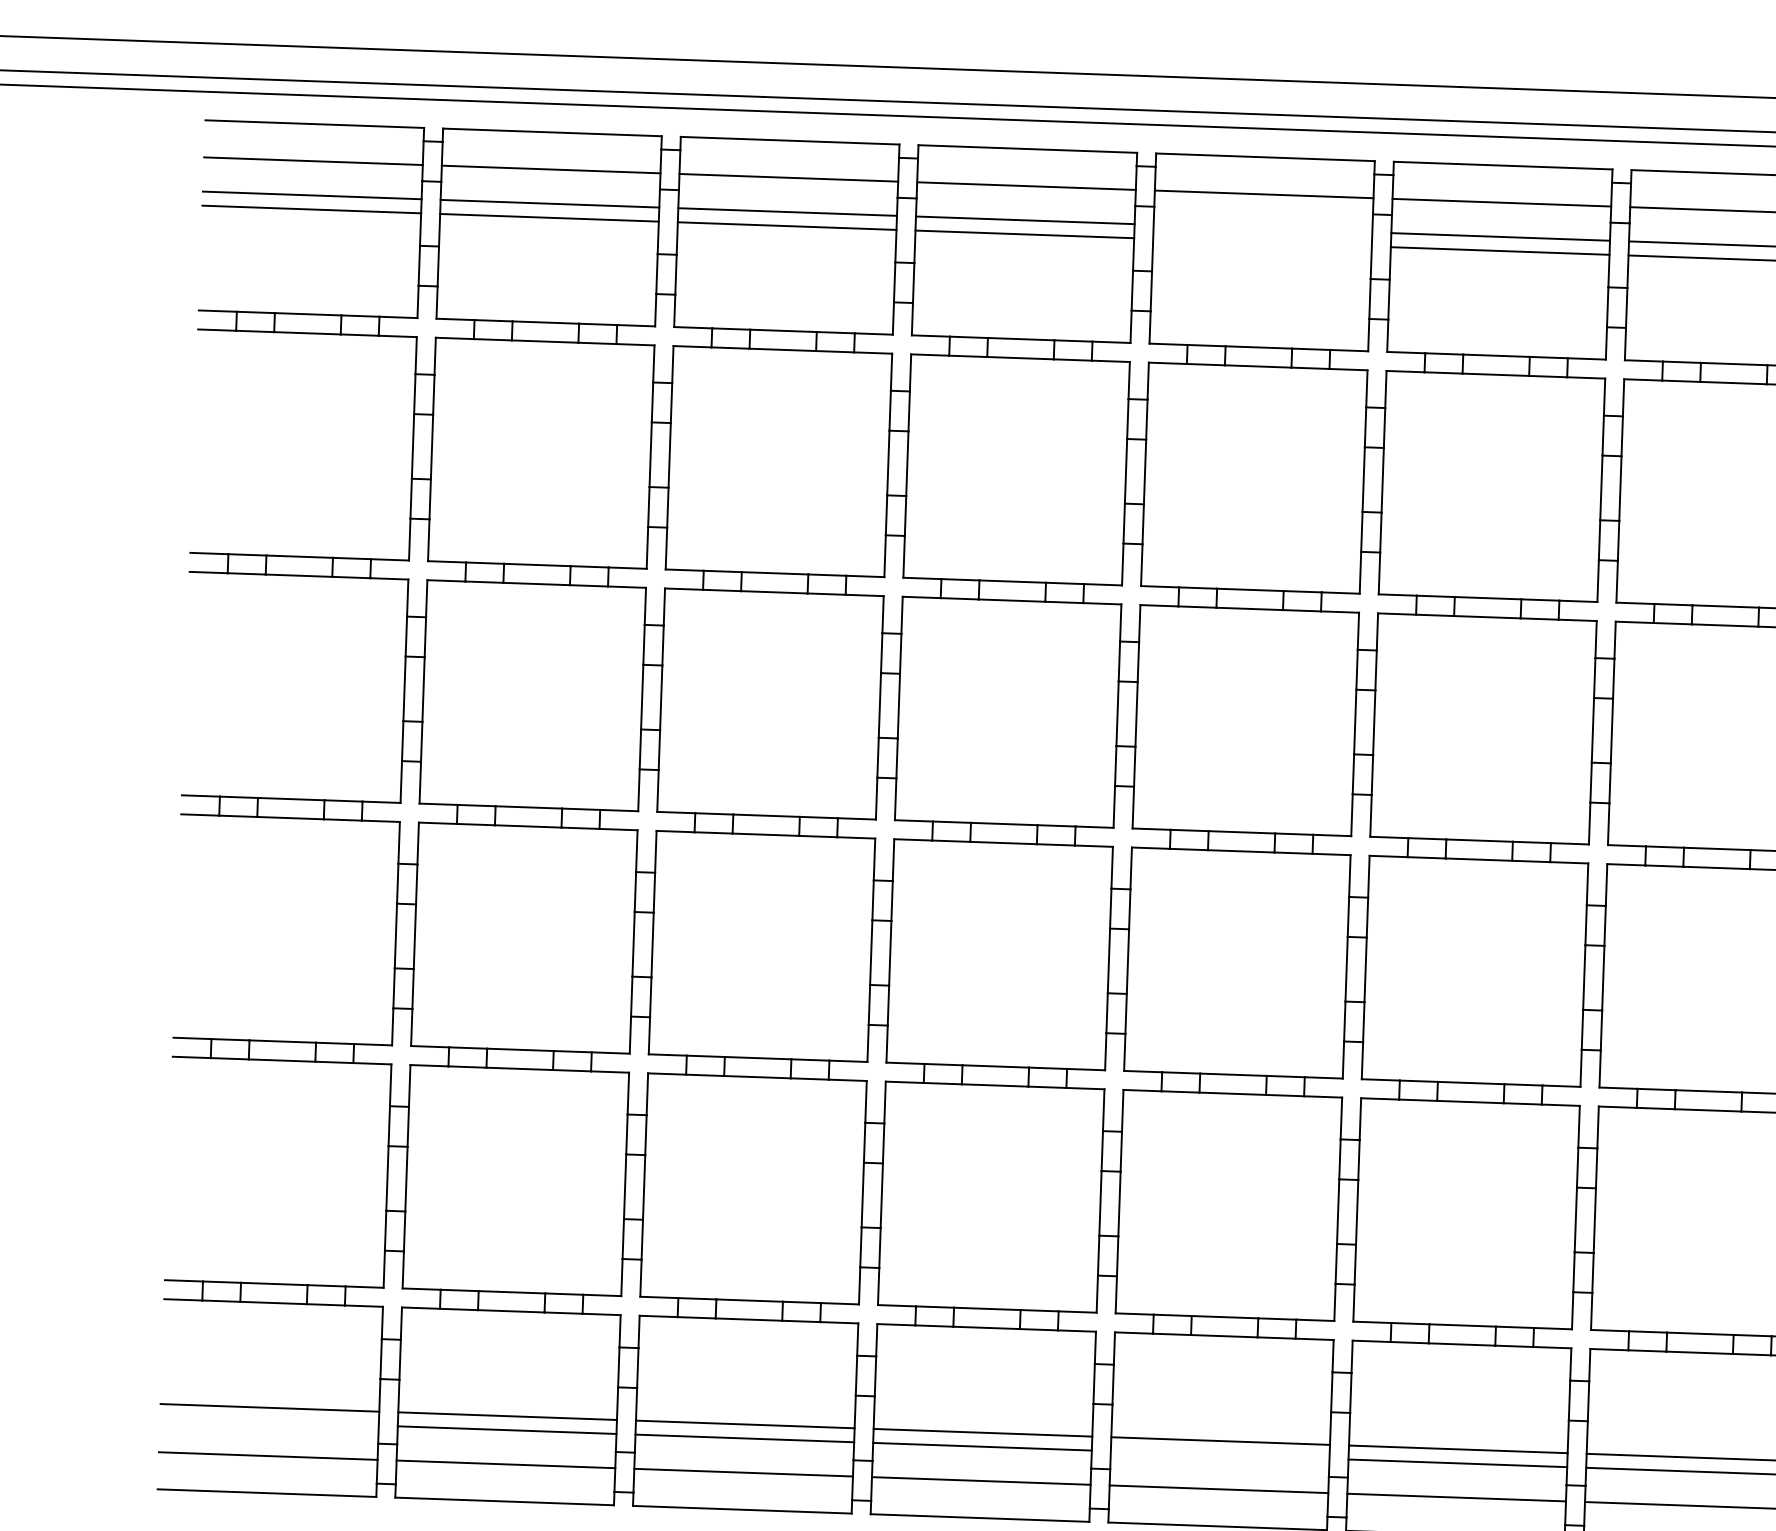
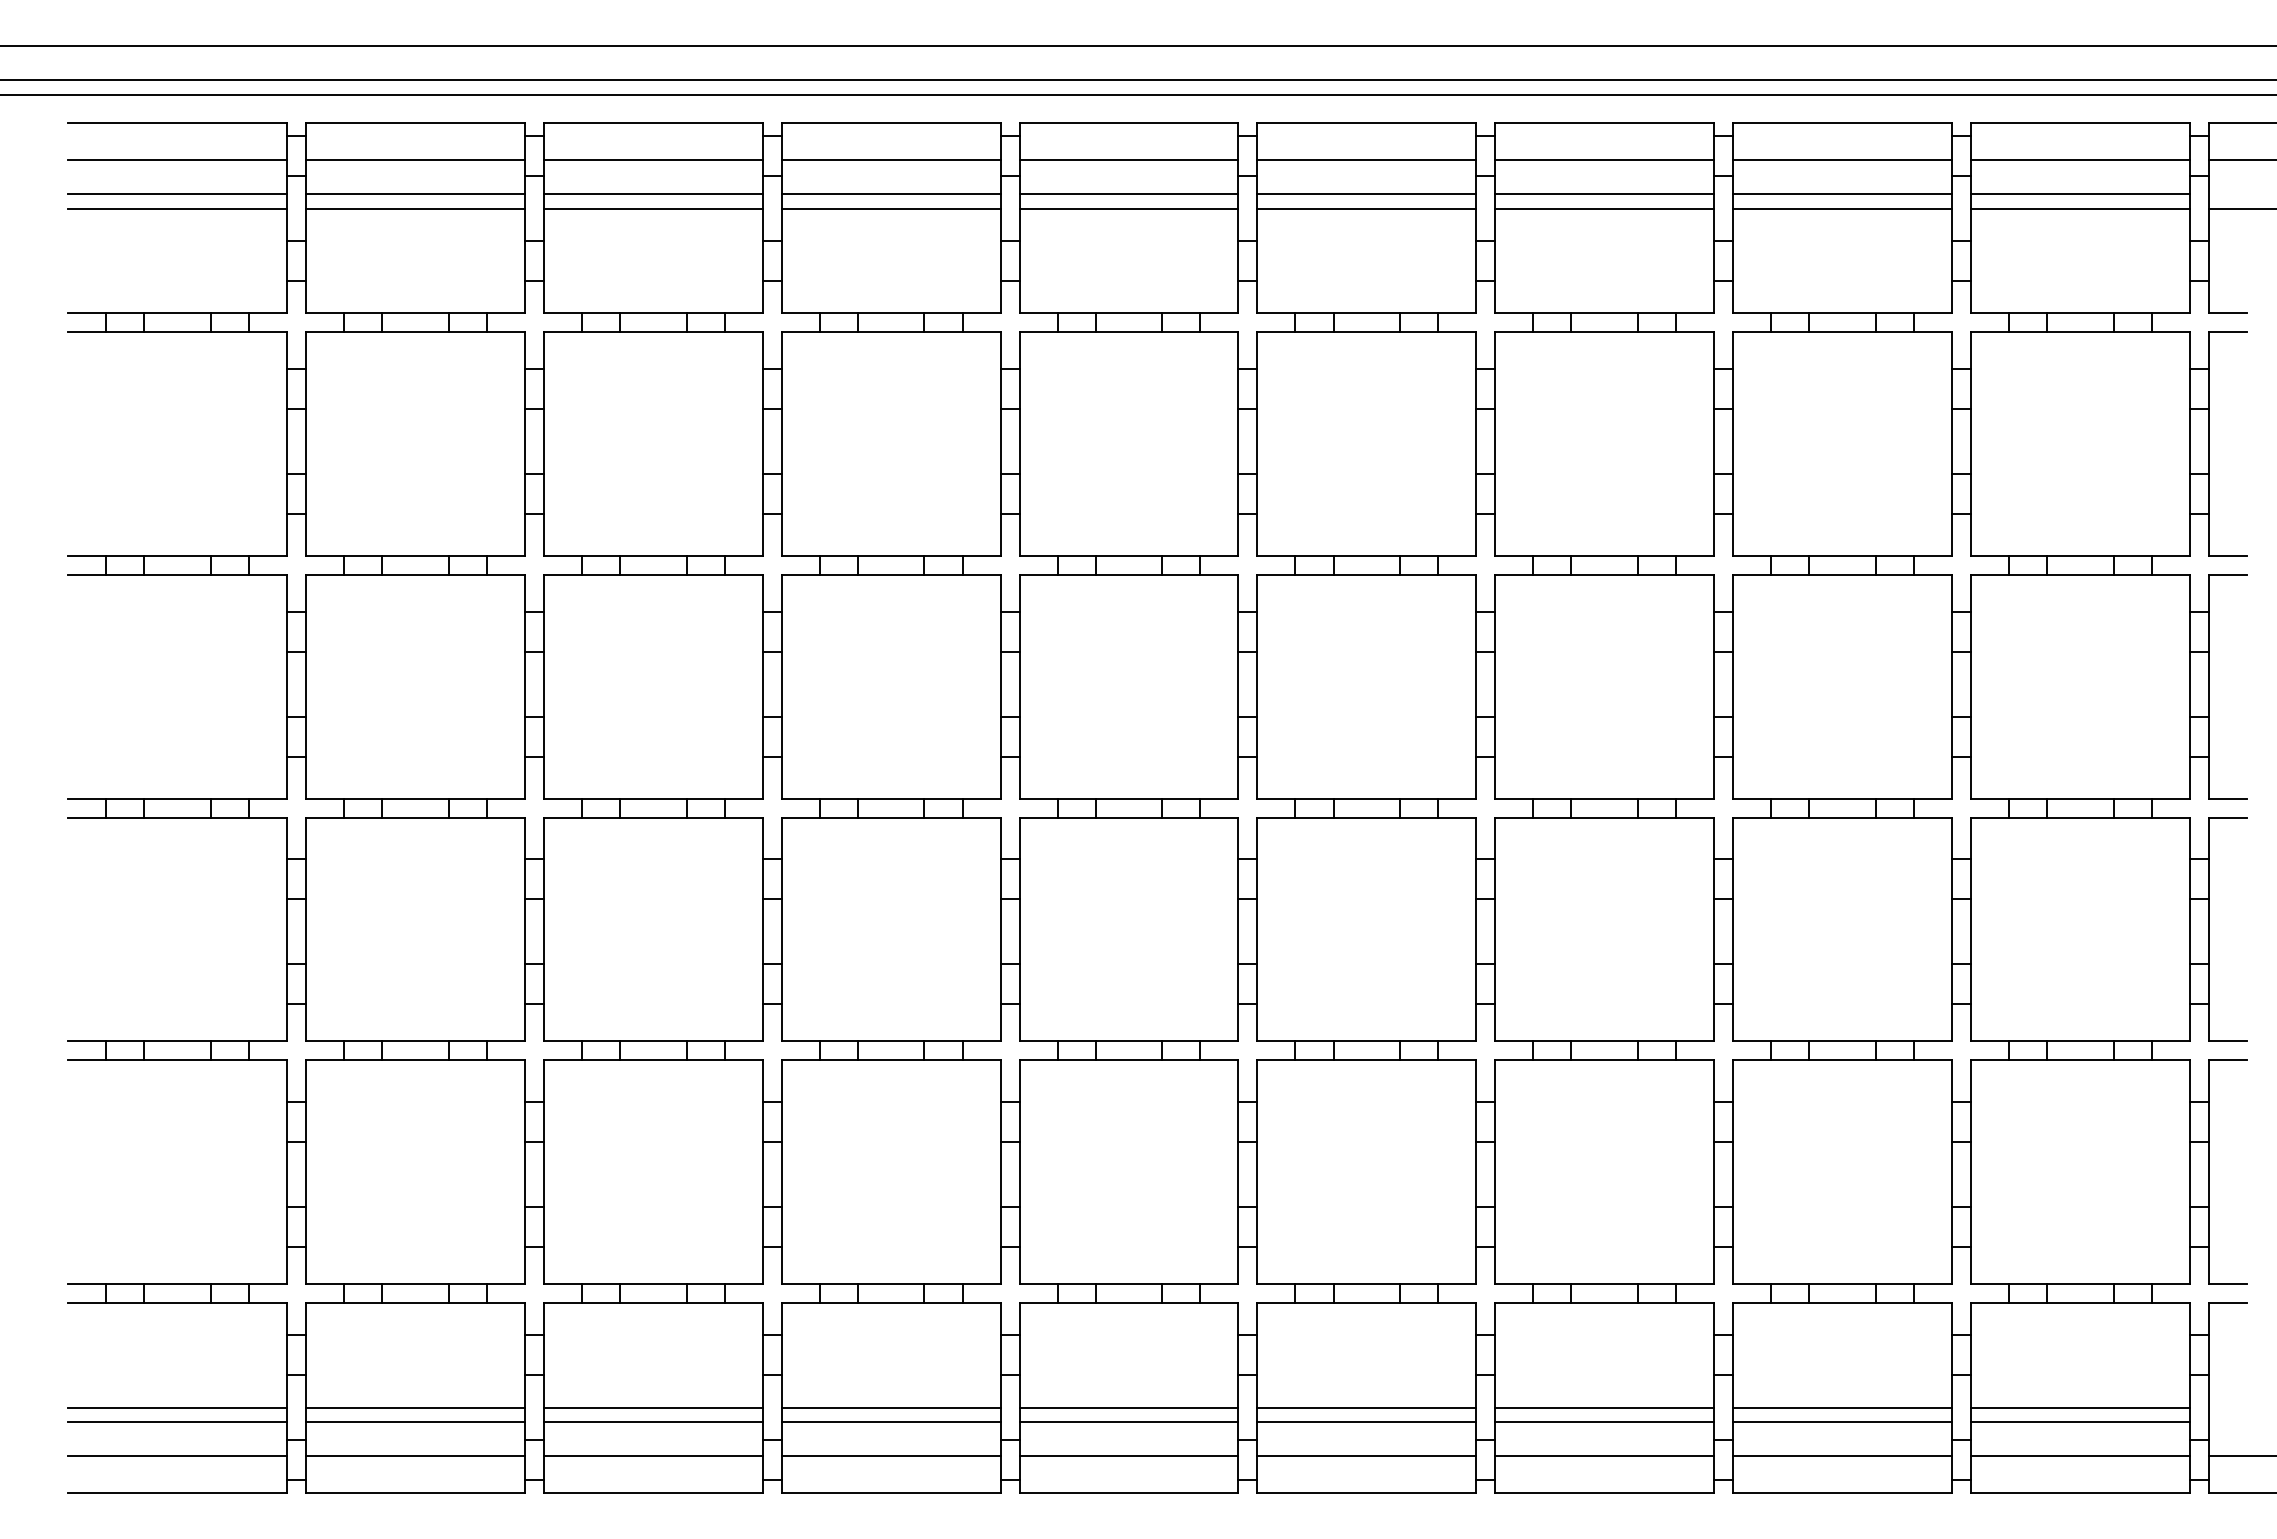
line: (1262, 228) -> (1128, 194), added
line: (1262, 242) -> (1128, 208), added
line: (269, 1421) -> (177, 1421), added
line: (1219, 1454) -> (1128, 1421), added

